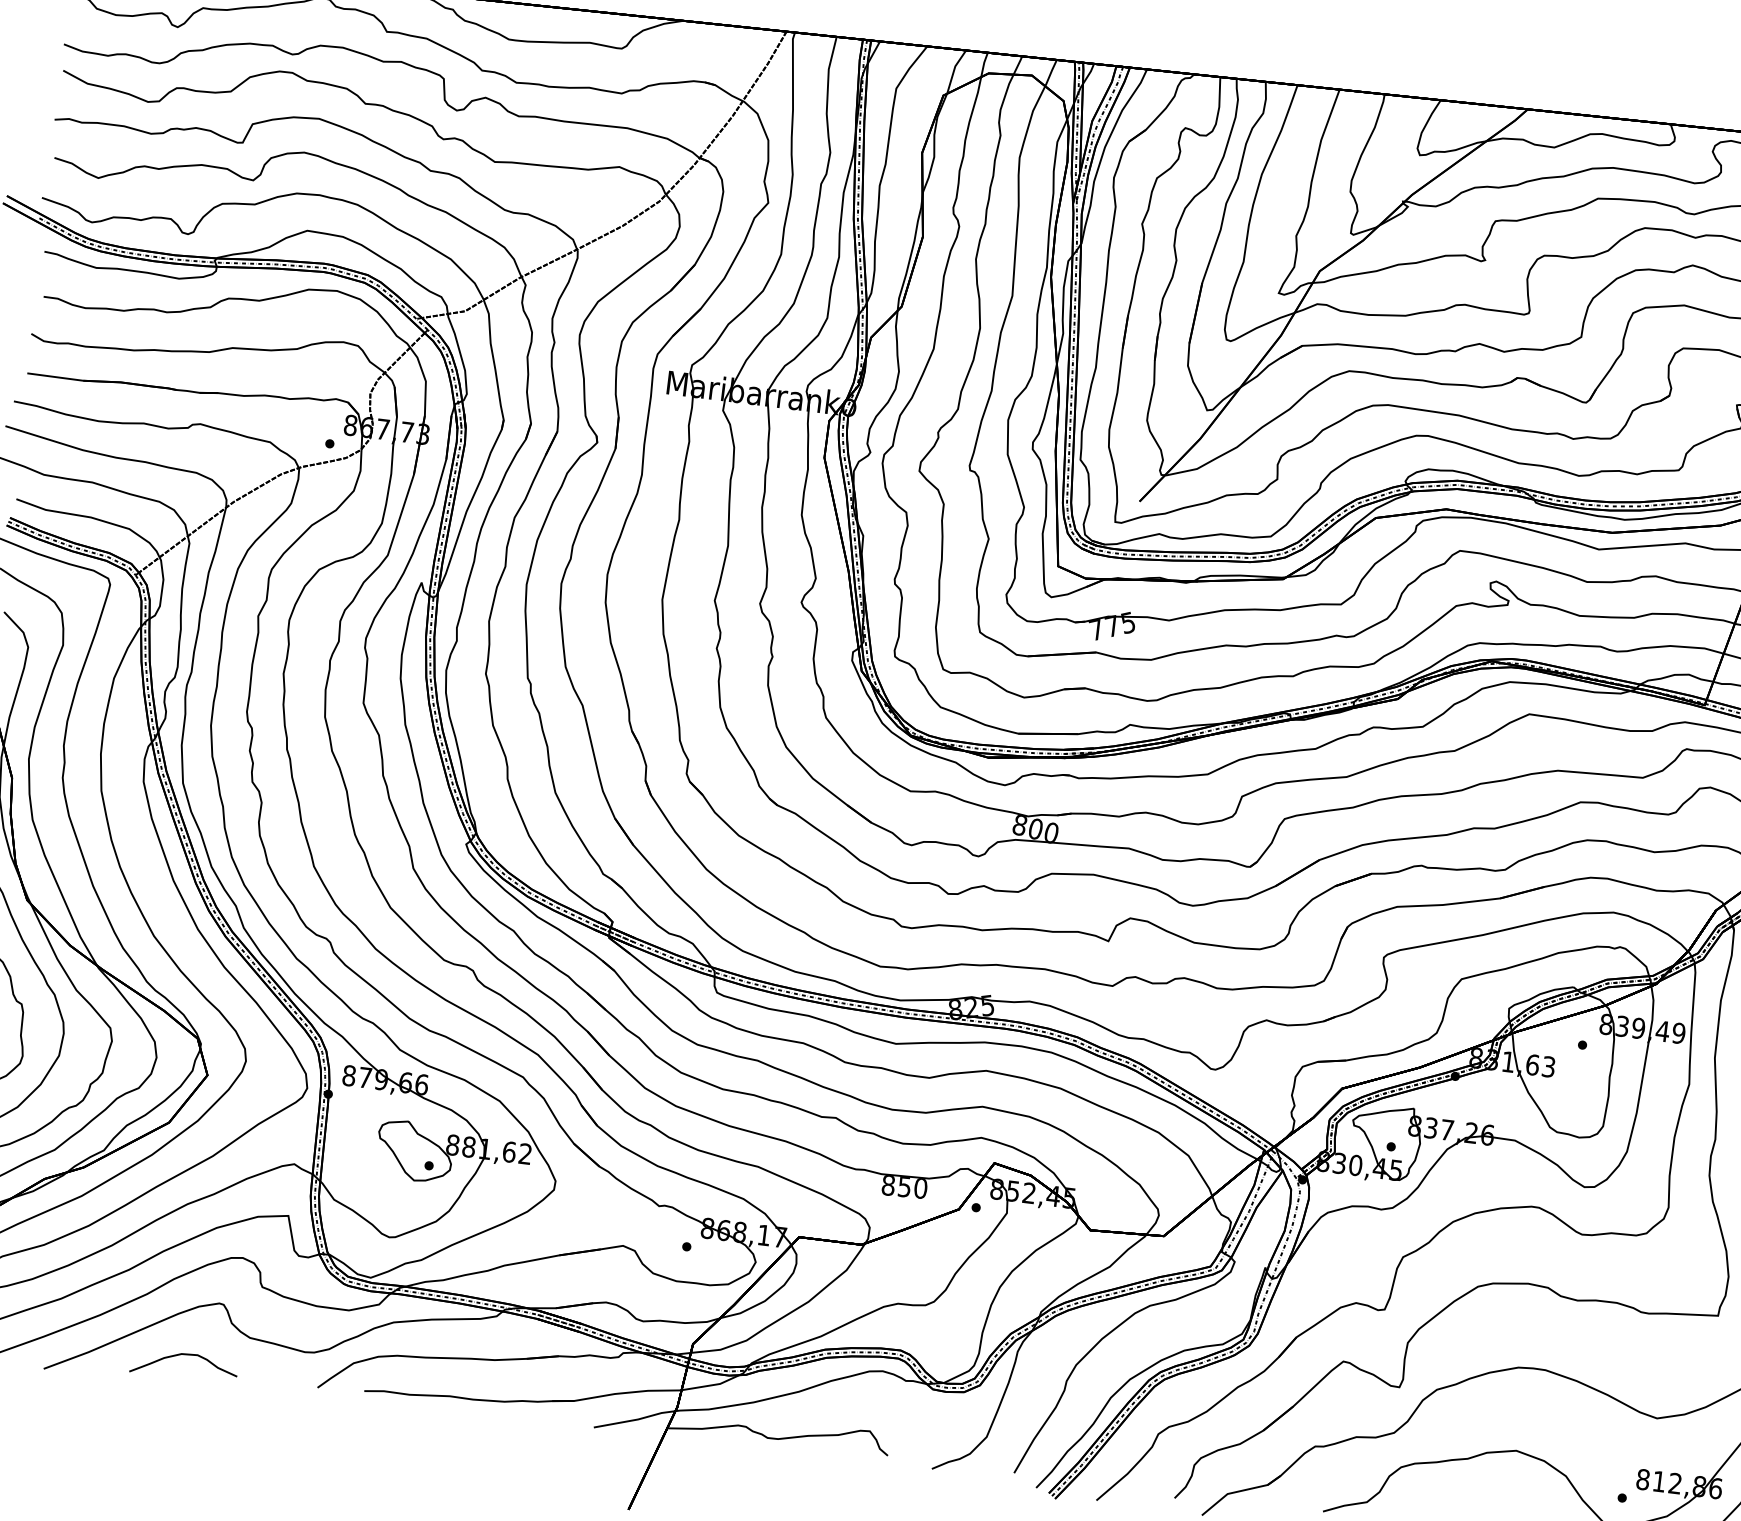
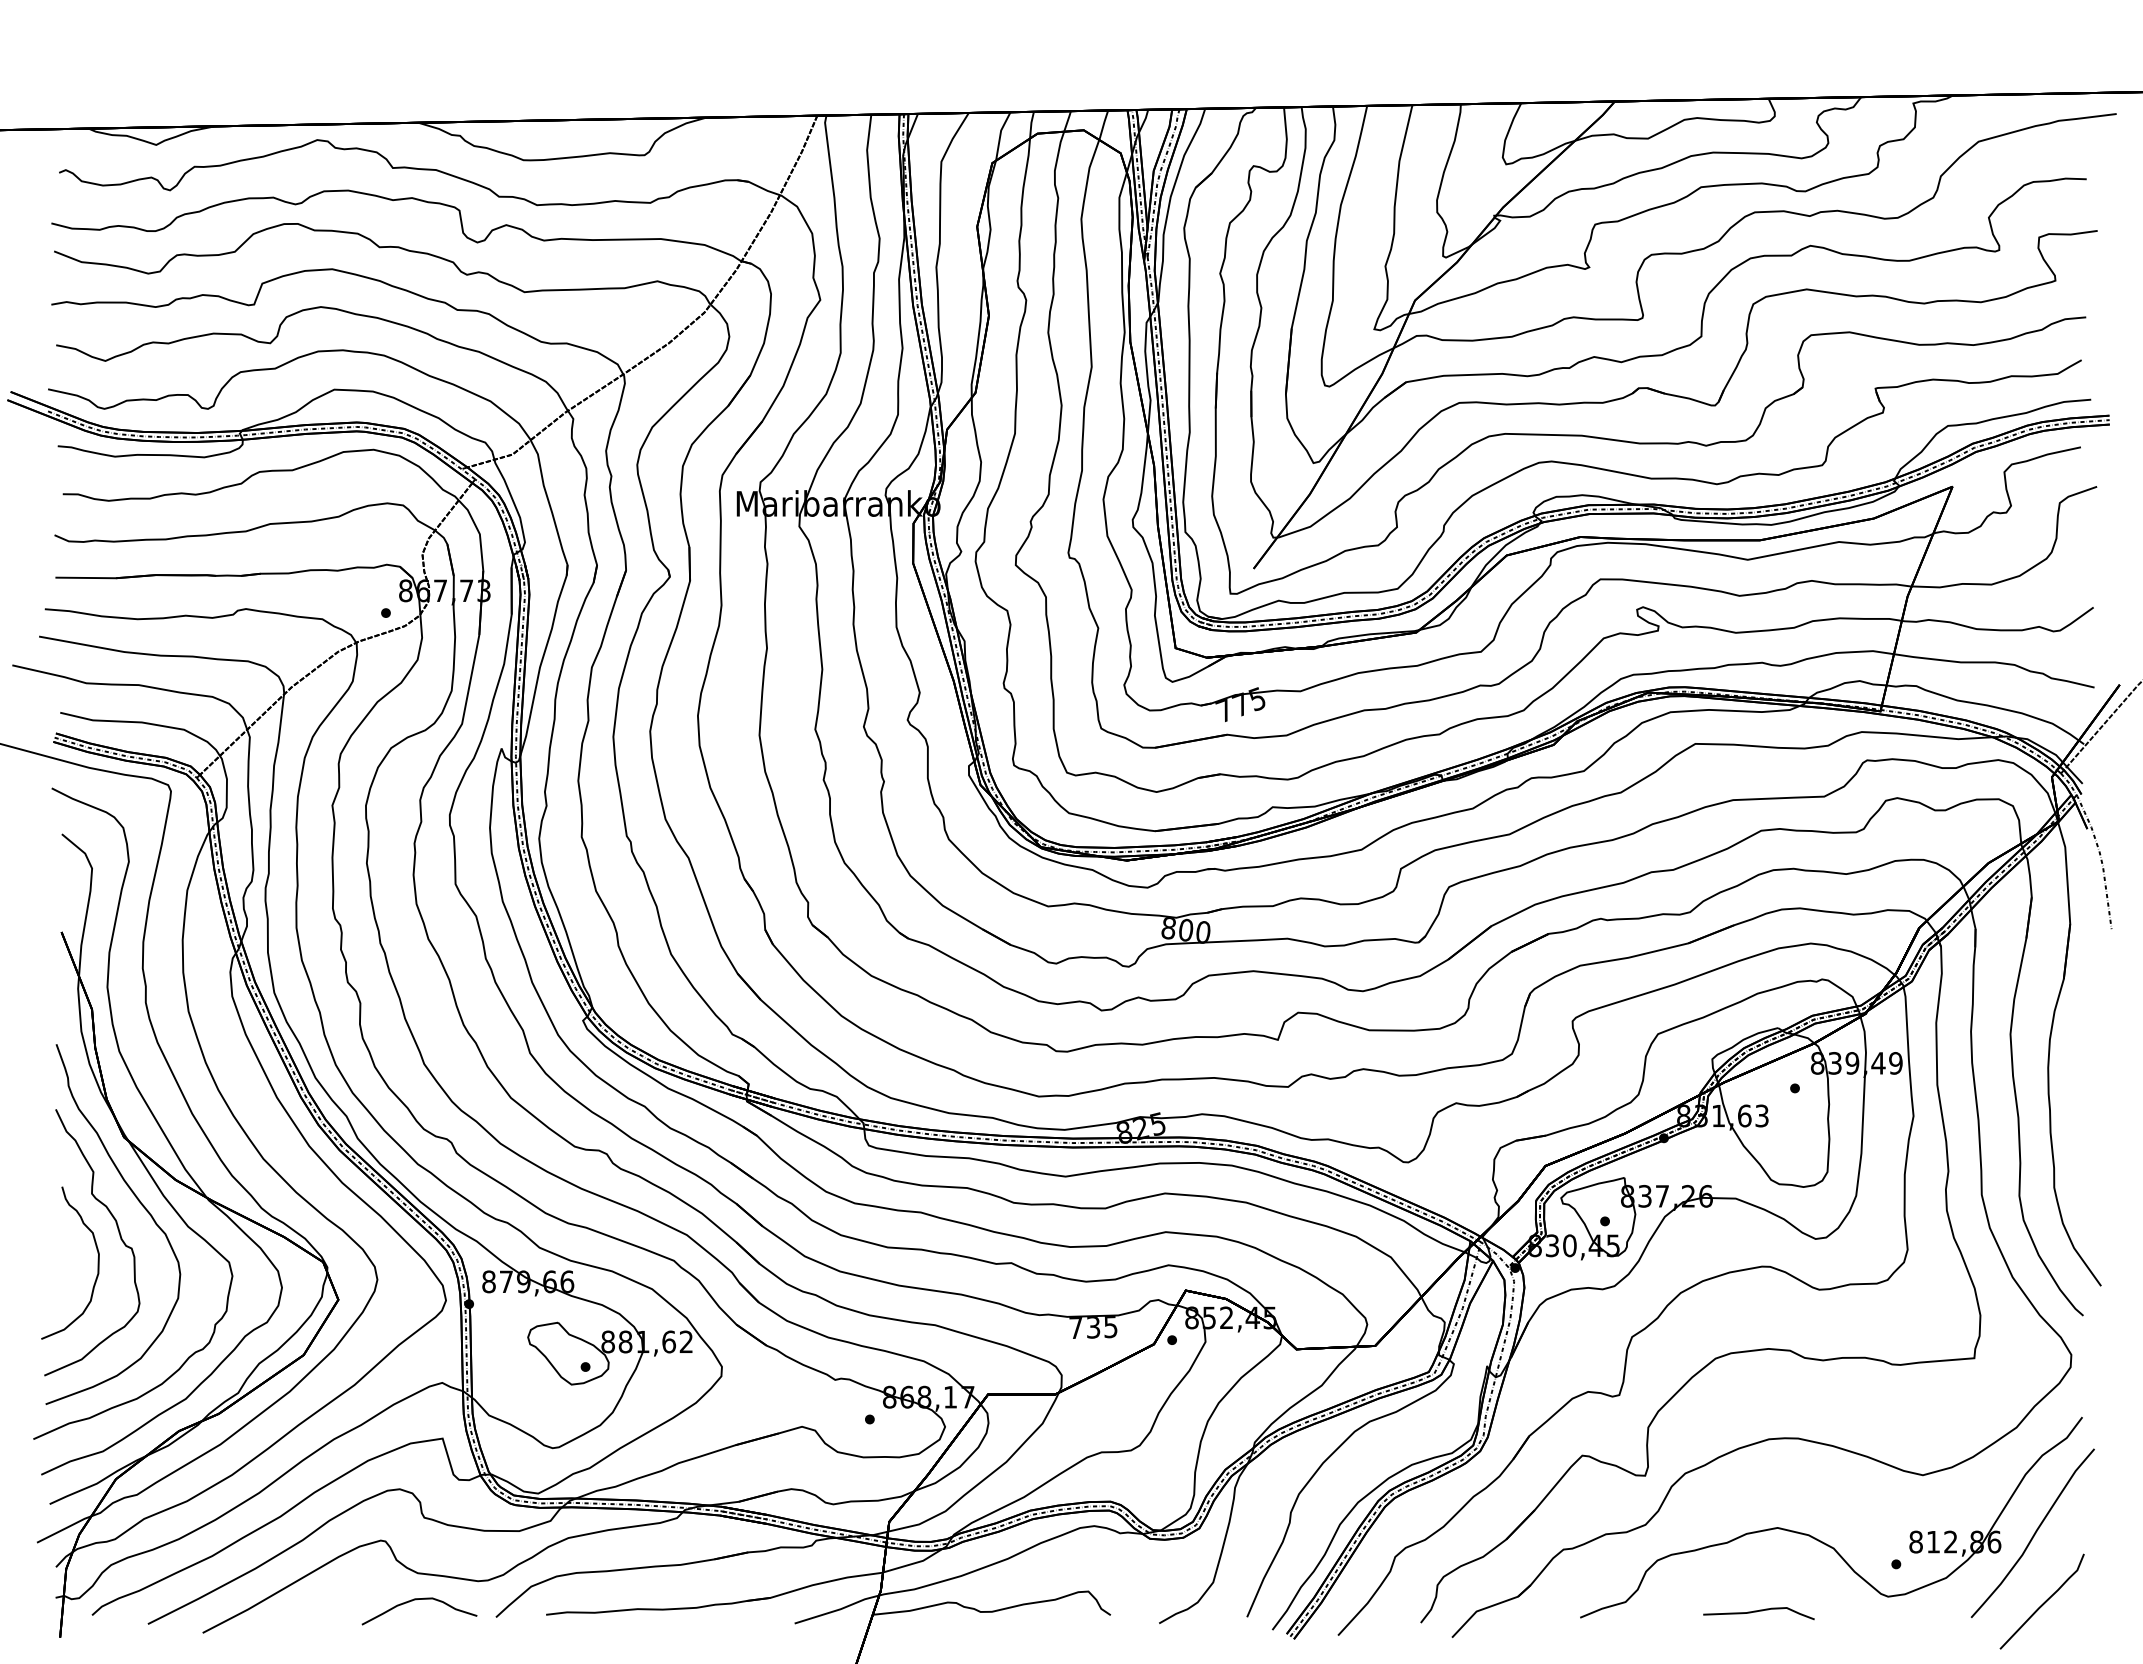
text: (904, 1186) -> (1093, 1327), 850 -> 735
curve: (182, 1355) -> (416, 1600), moved

